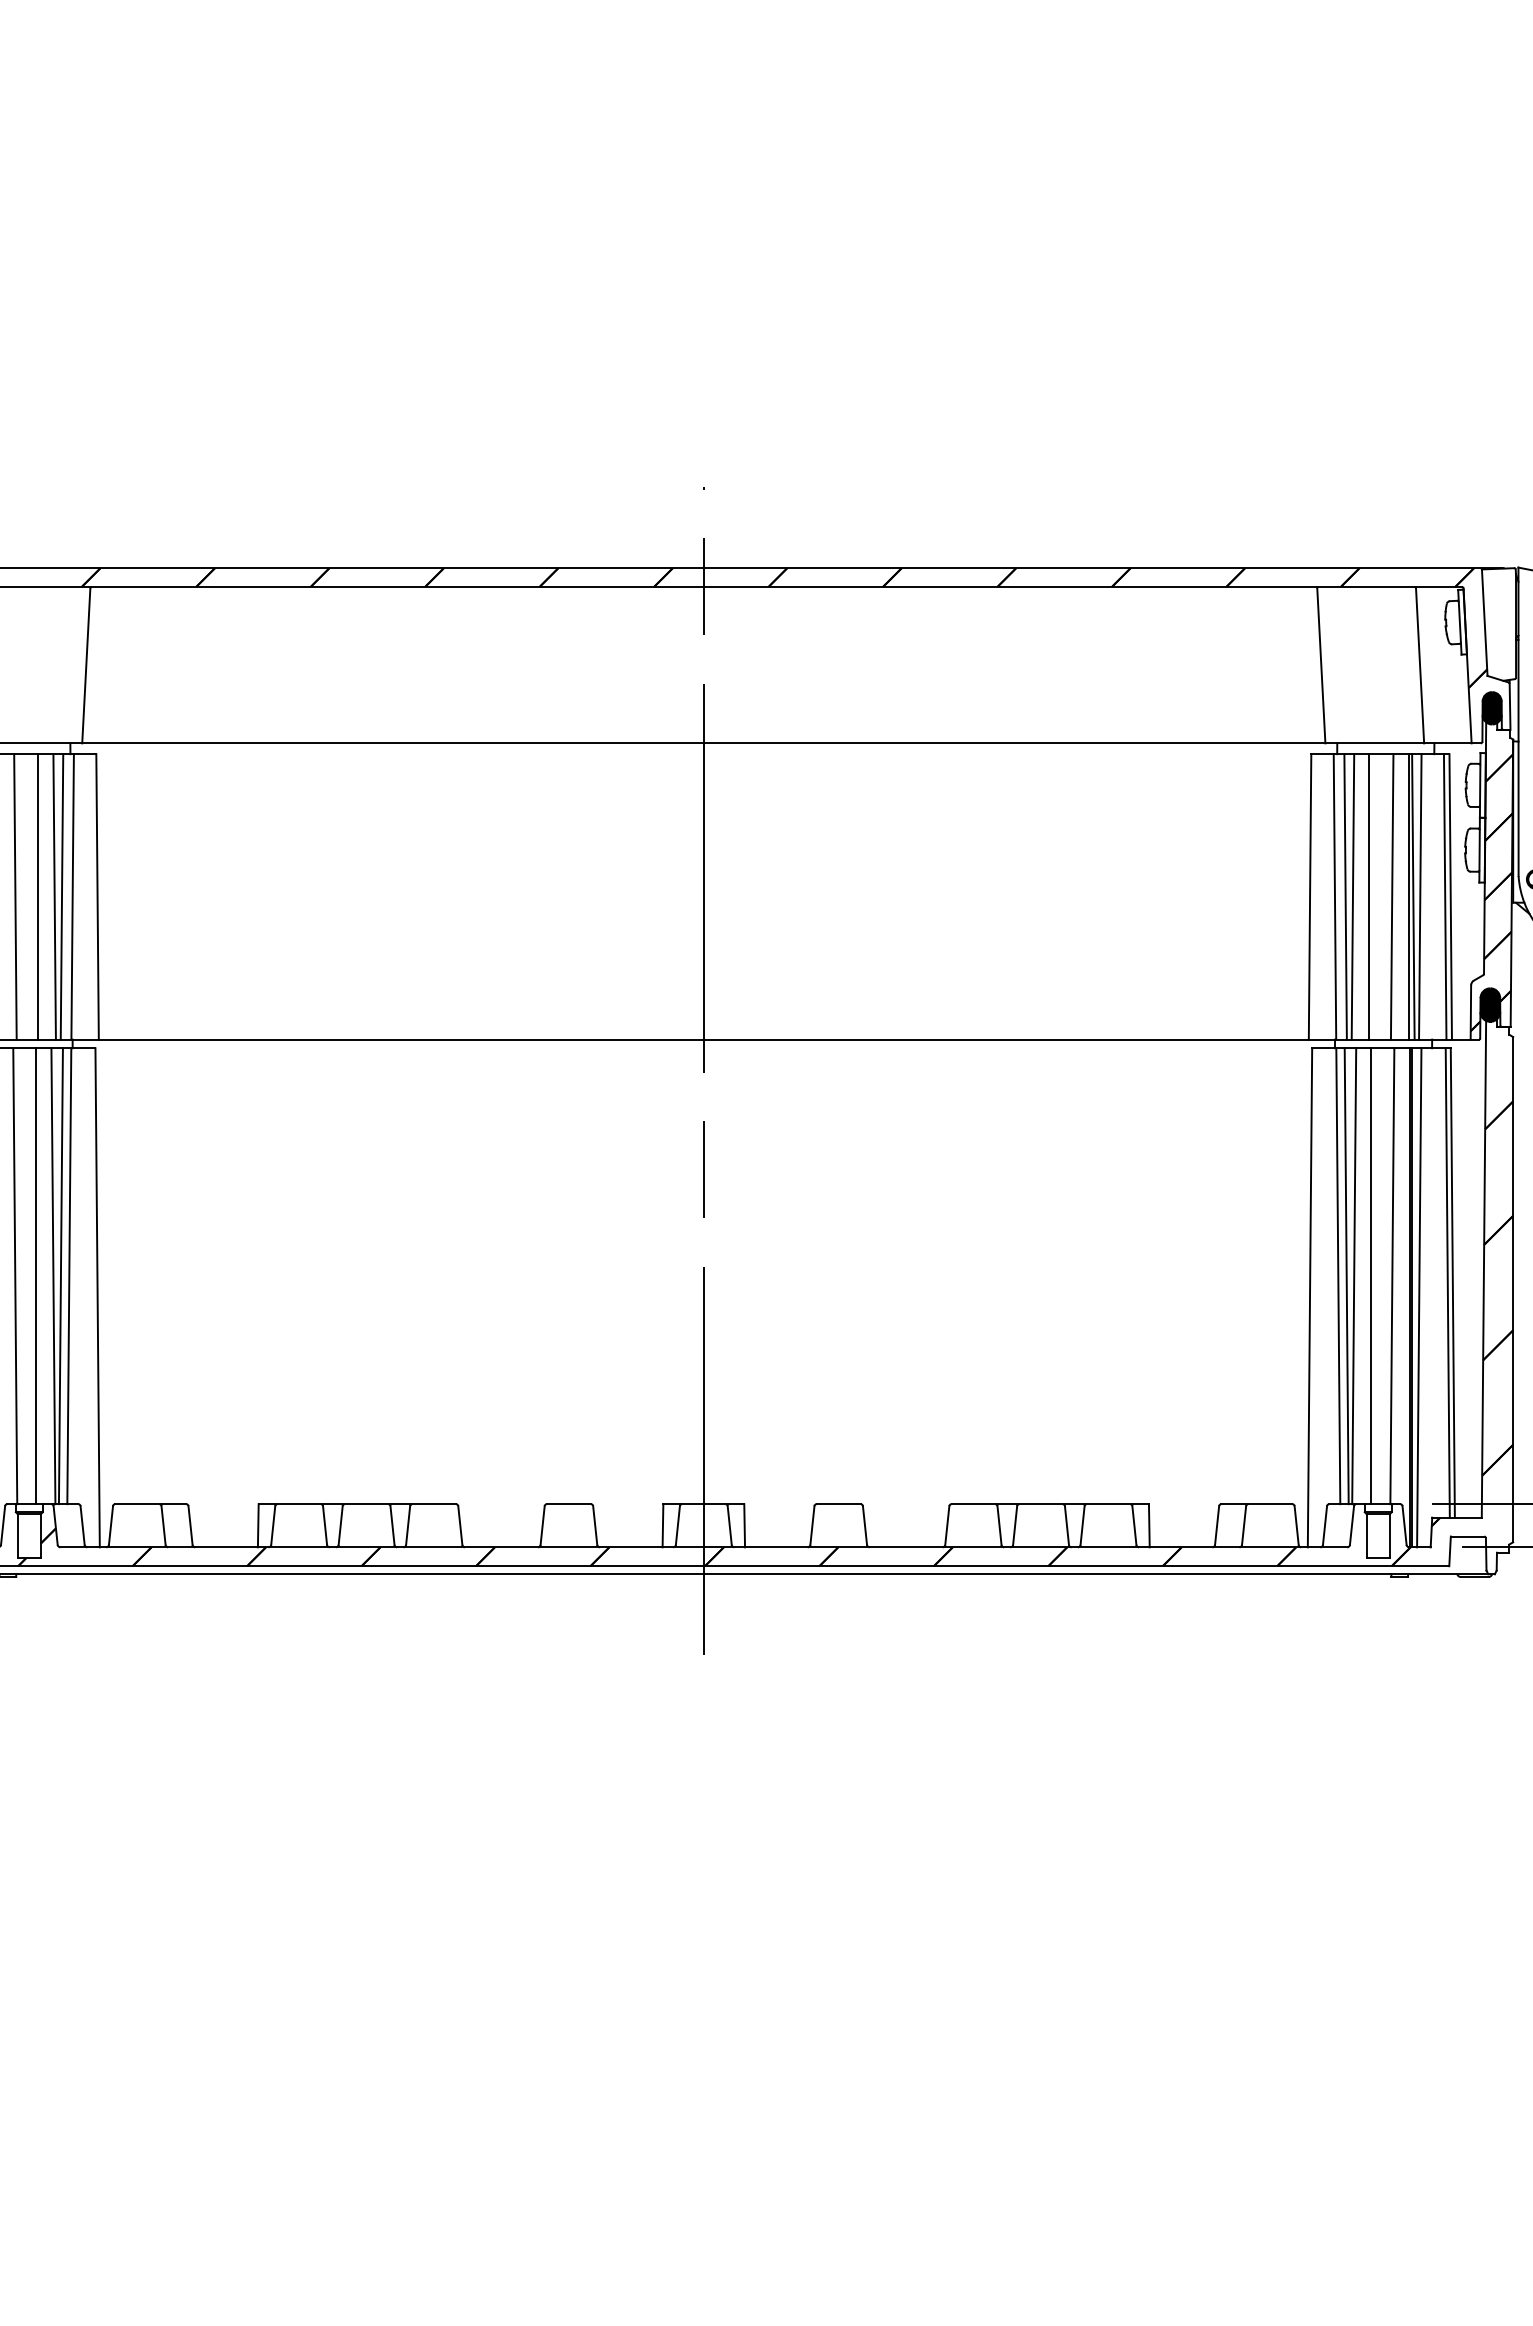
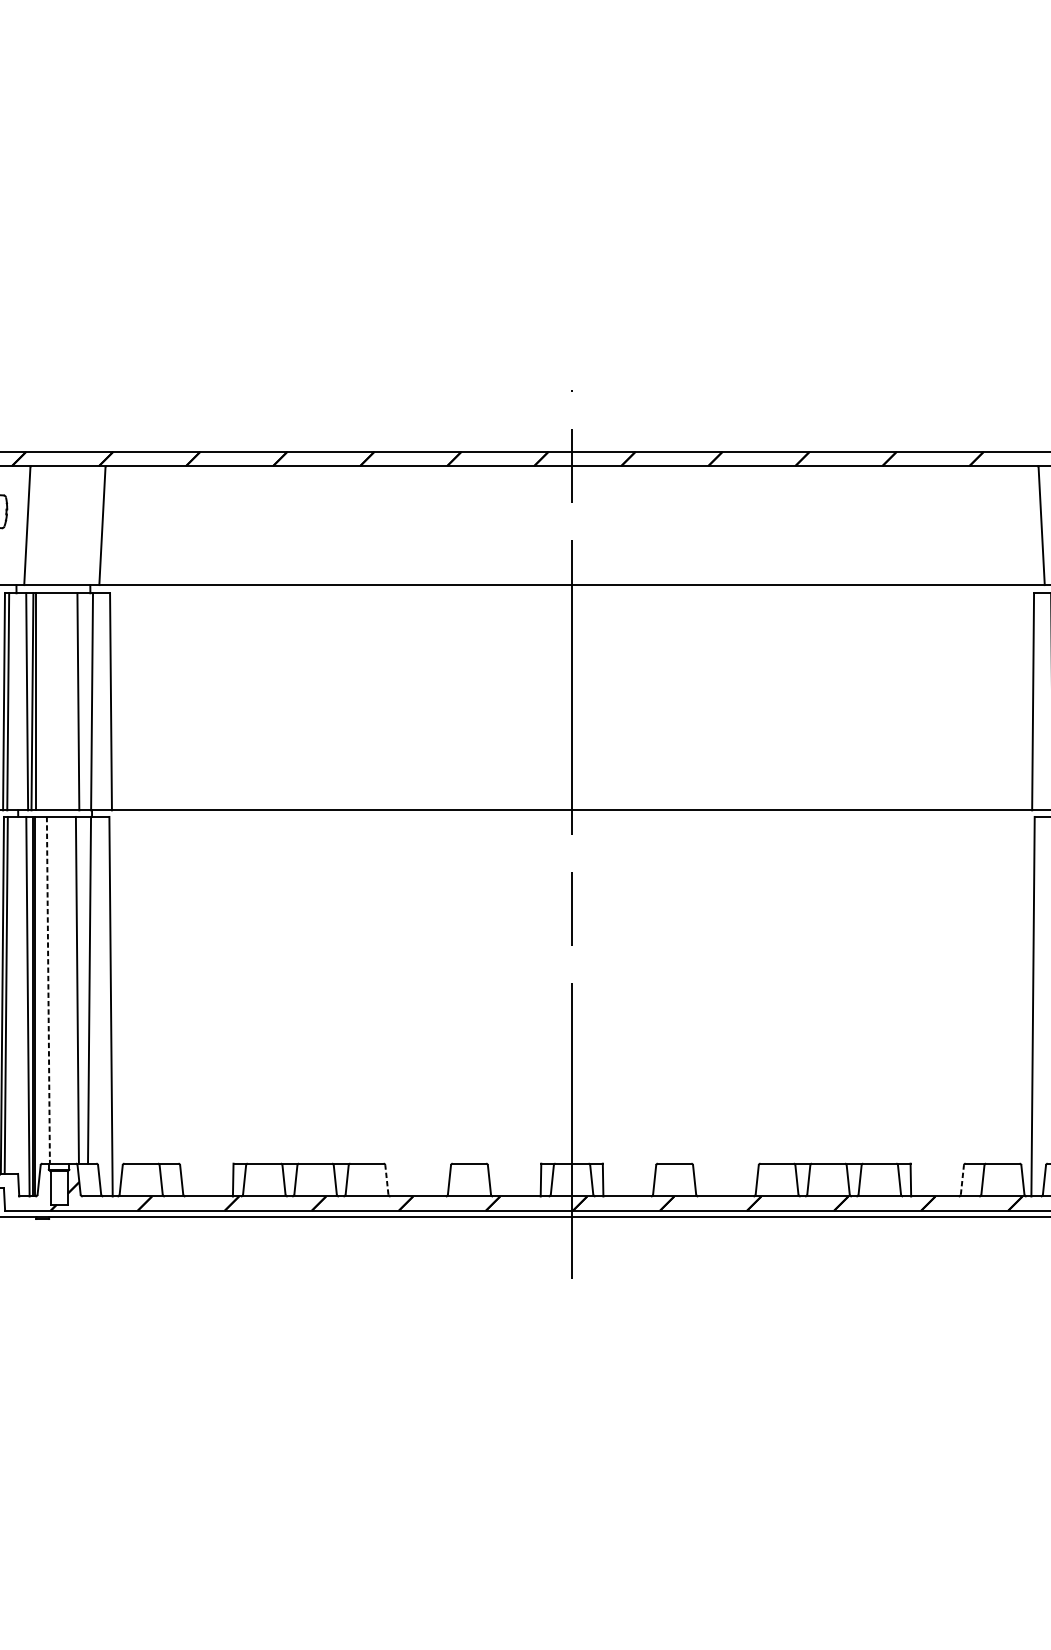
line: (15, 896) -> (48, 701), removed
line: (38, 896) -> (66, 701), removed
line: (61, 896) -> (83, 701), removed
line: (15, 1276) -> (48, 990), solid -> dashed
line: (36, 1276) -> (64, 990), removed
line: (60, 1276) -> (82, 990), removed
line: (460, 1525) -> (387, 1179), solid -> dashed
line: (1217, 1525) -> (962, 1179), solid -> dashed

